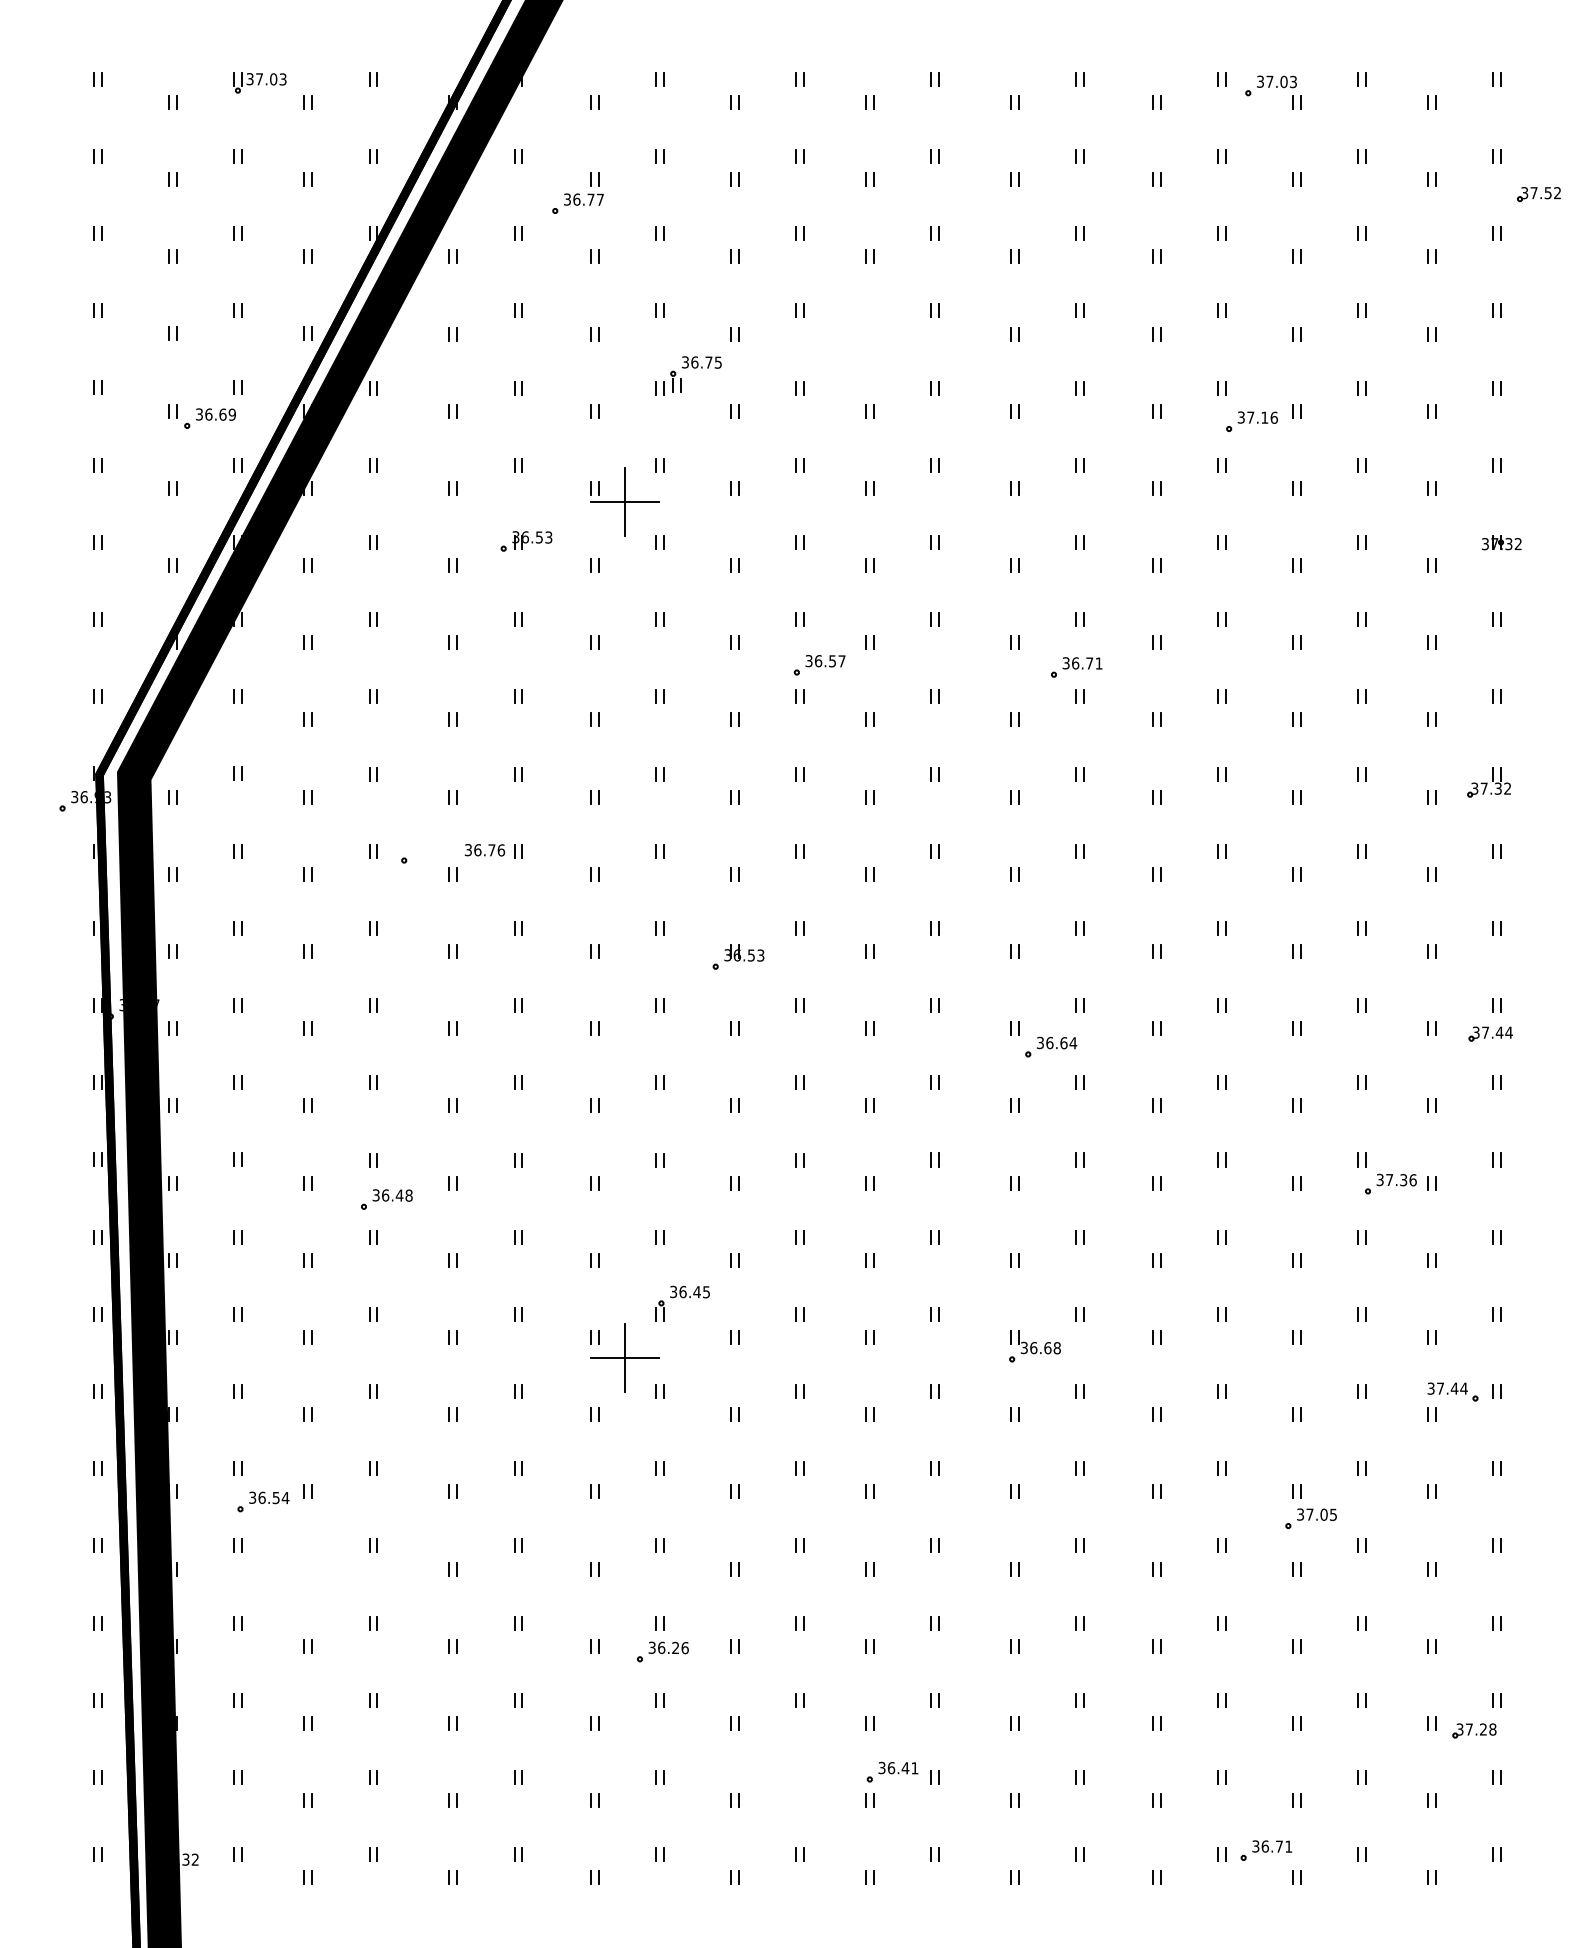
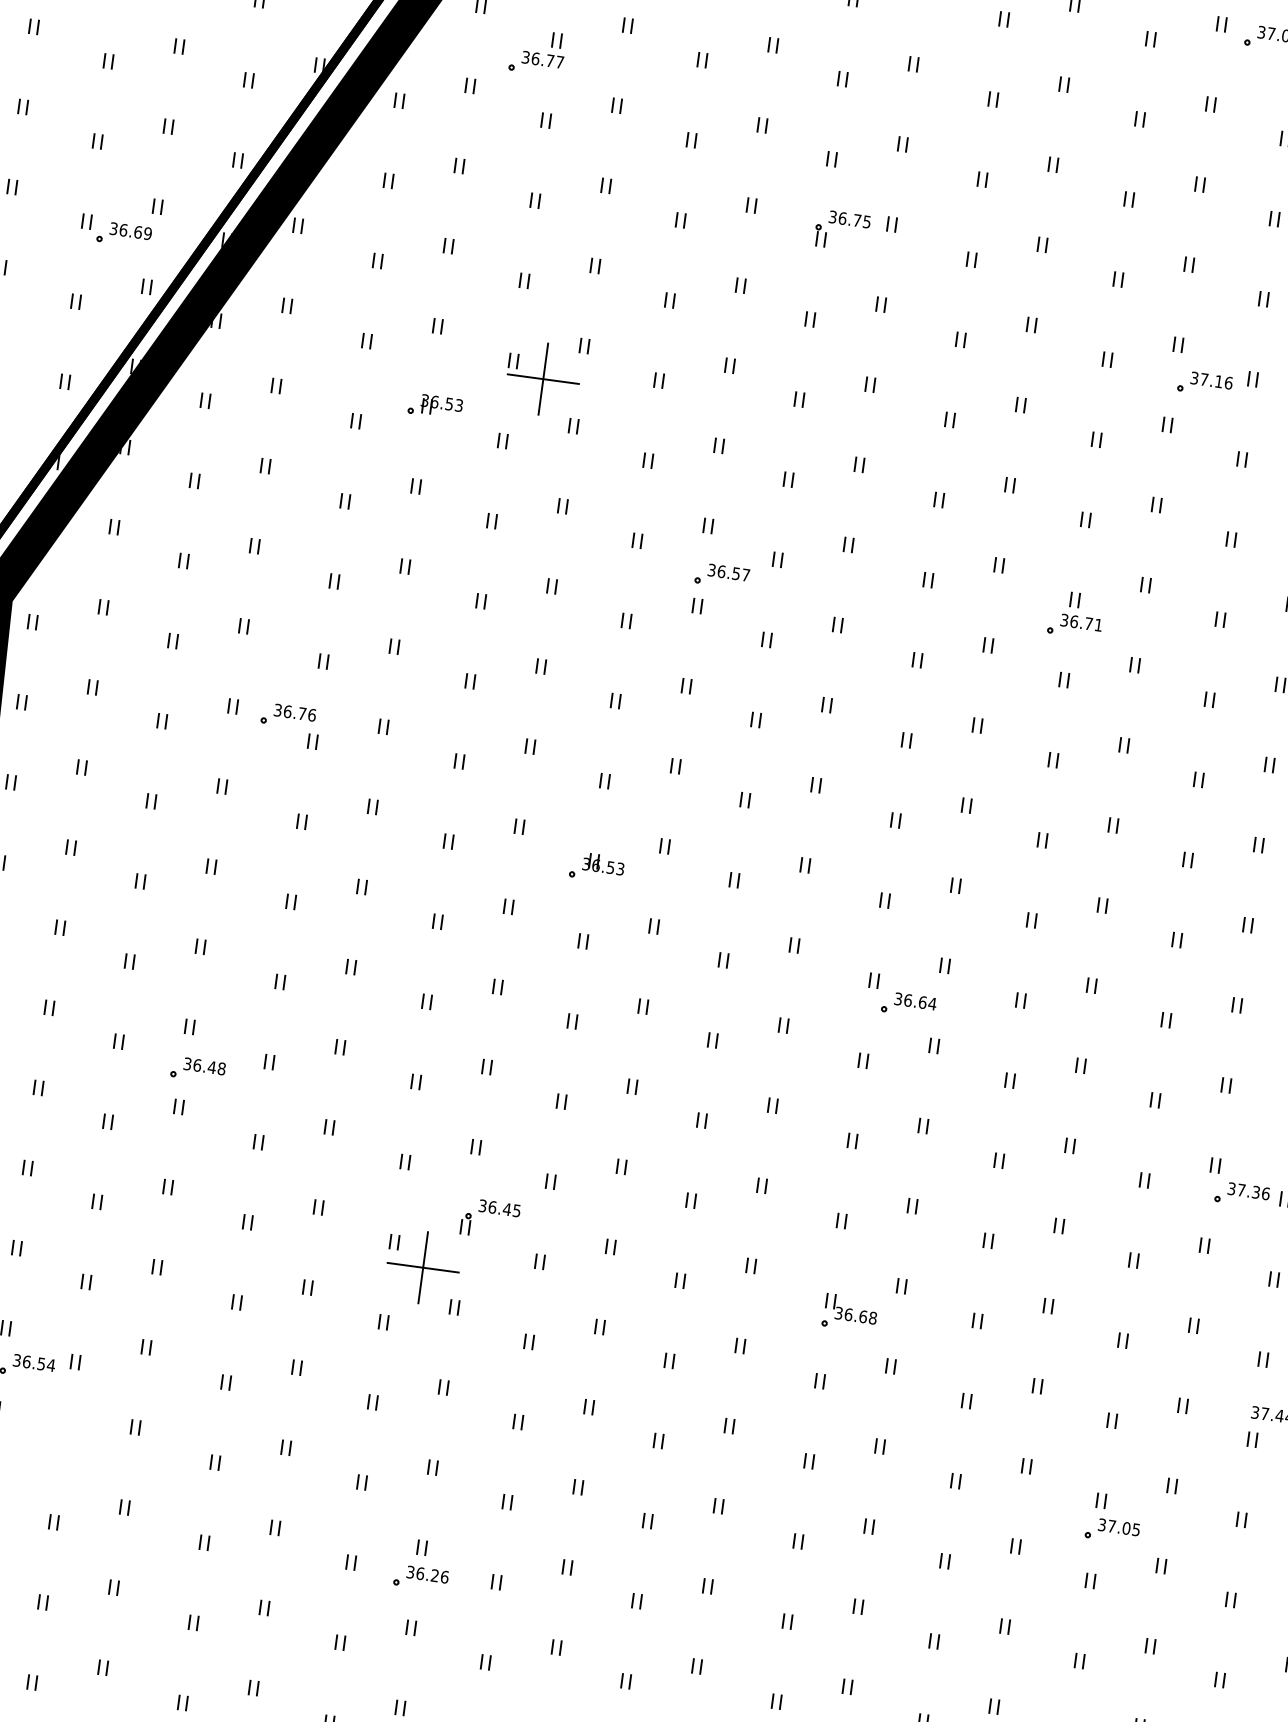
part: (695, 374) -> (841, 231), moved
part: (1076, 667) -> (1074, 626), moved
text: (485, 850) -> (295, 713), moved

